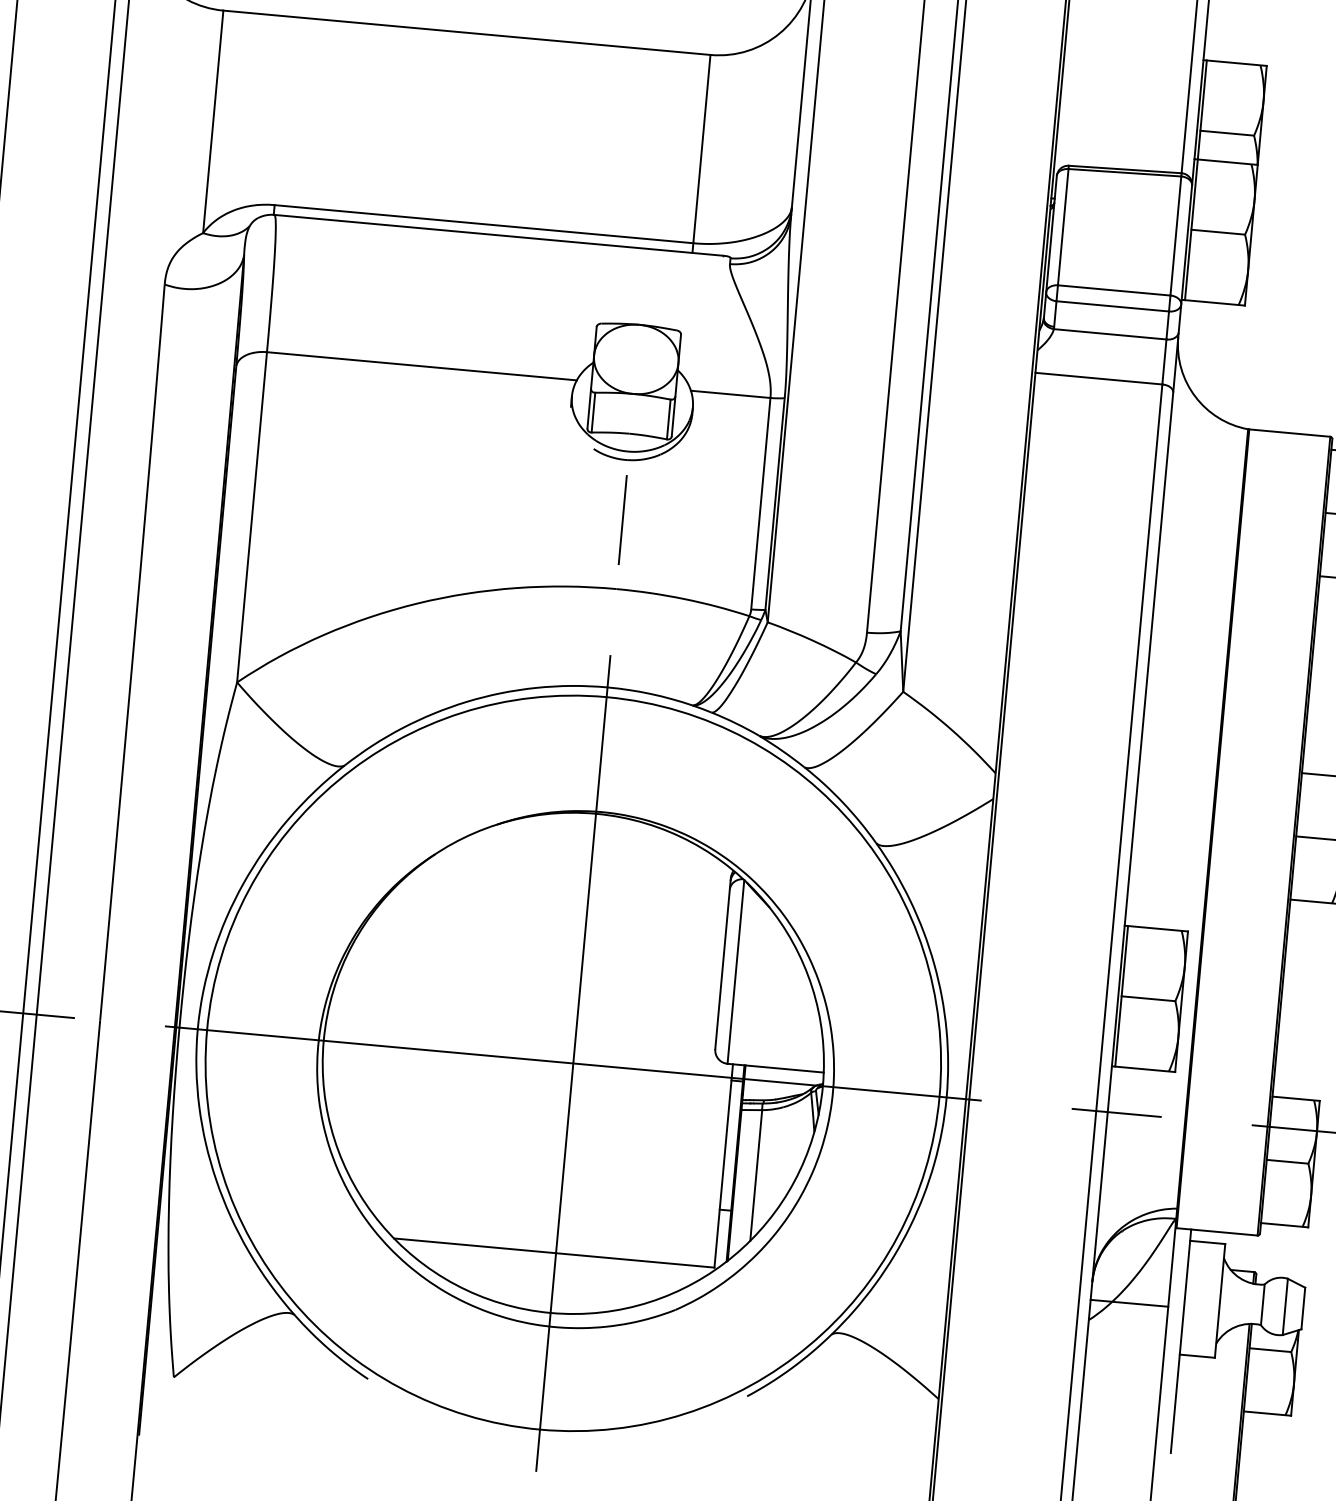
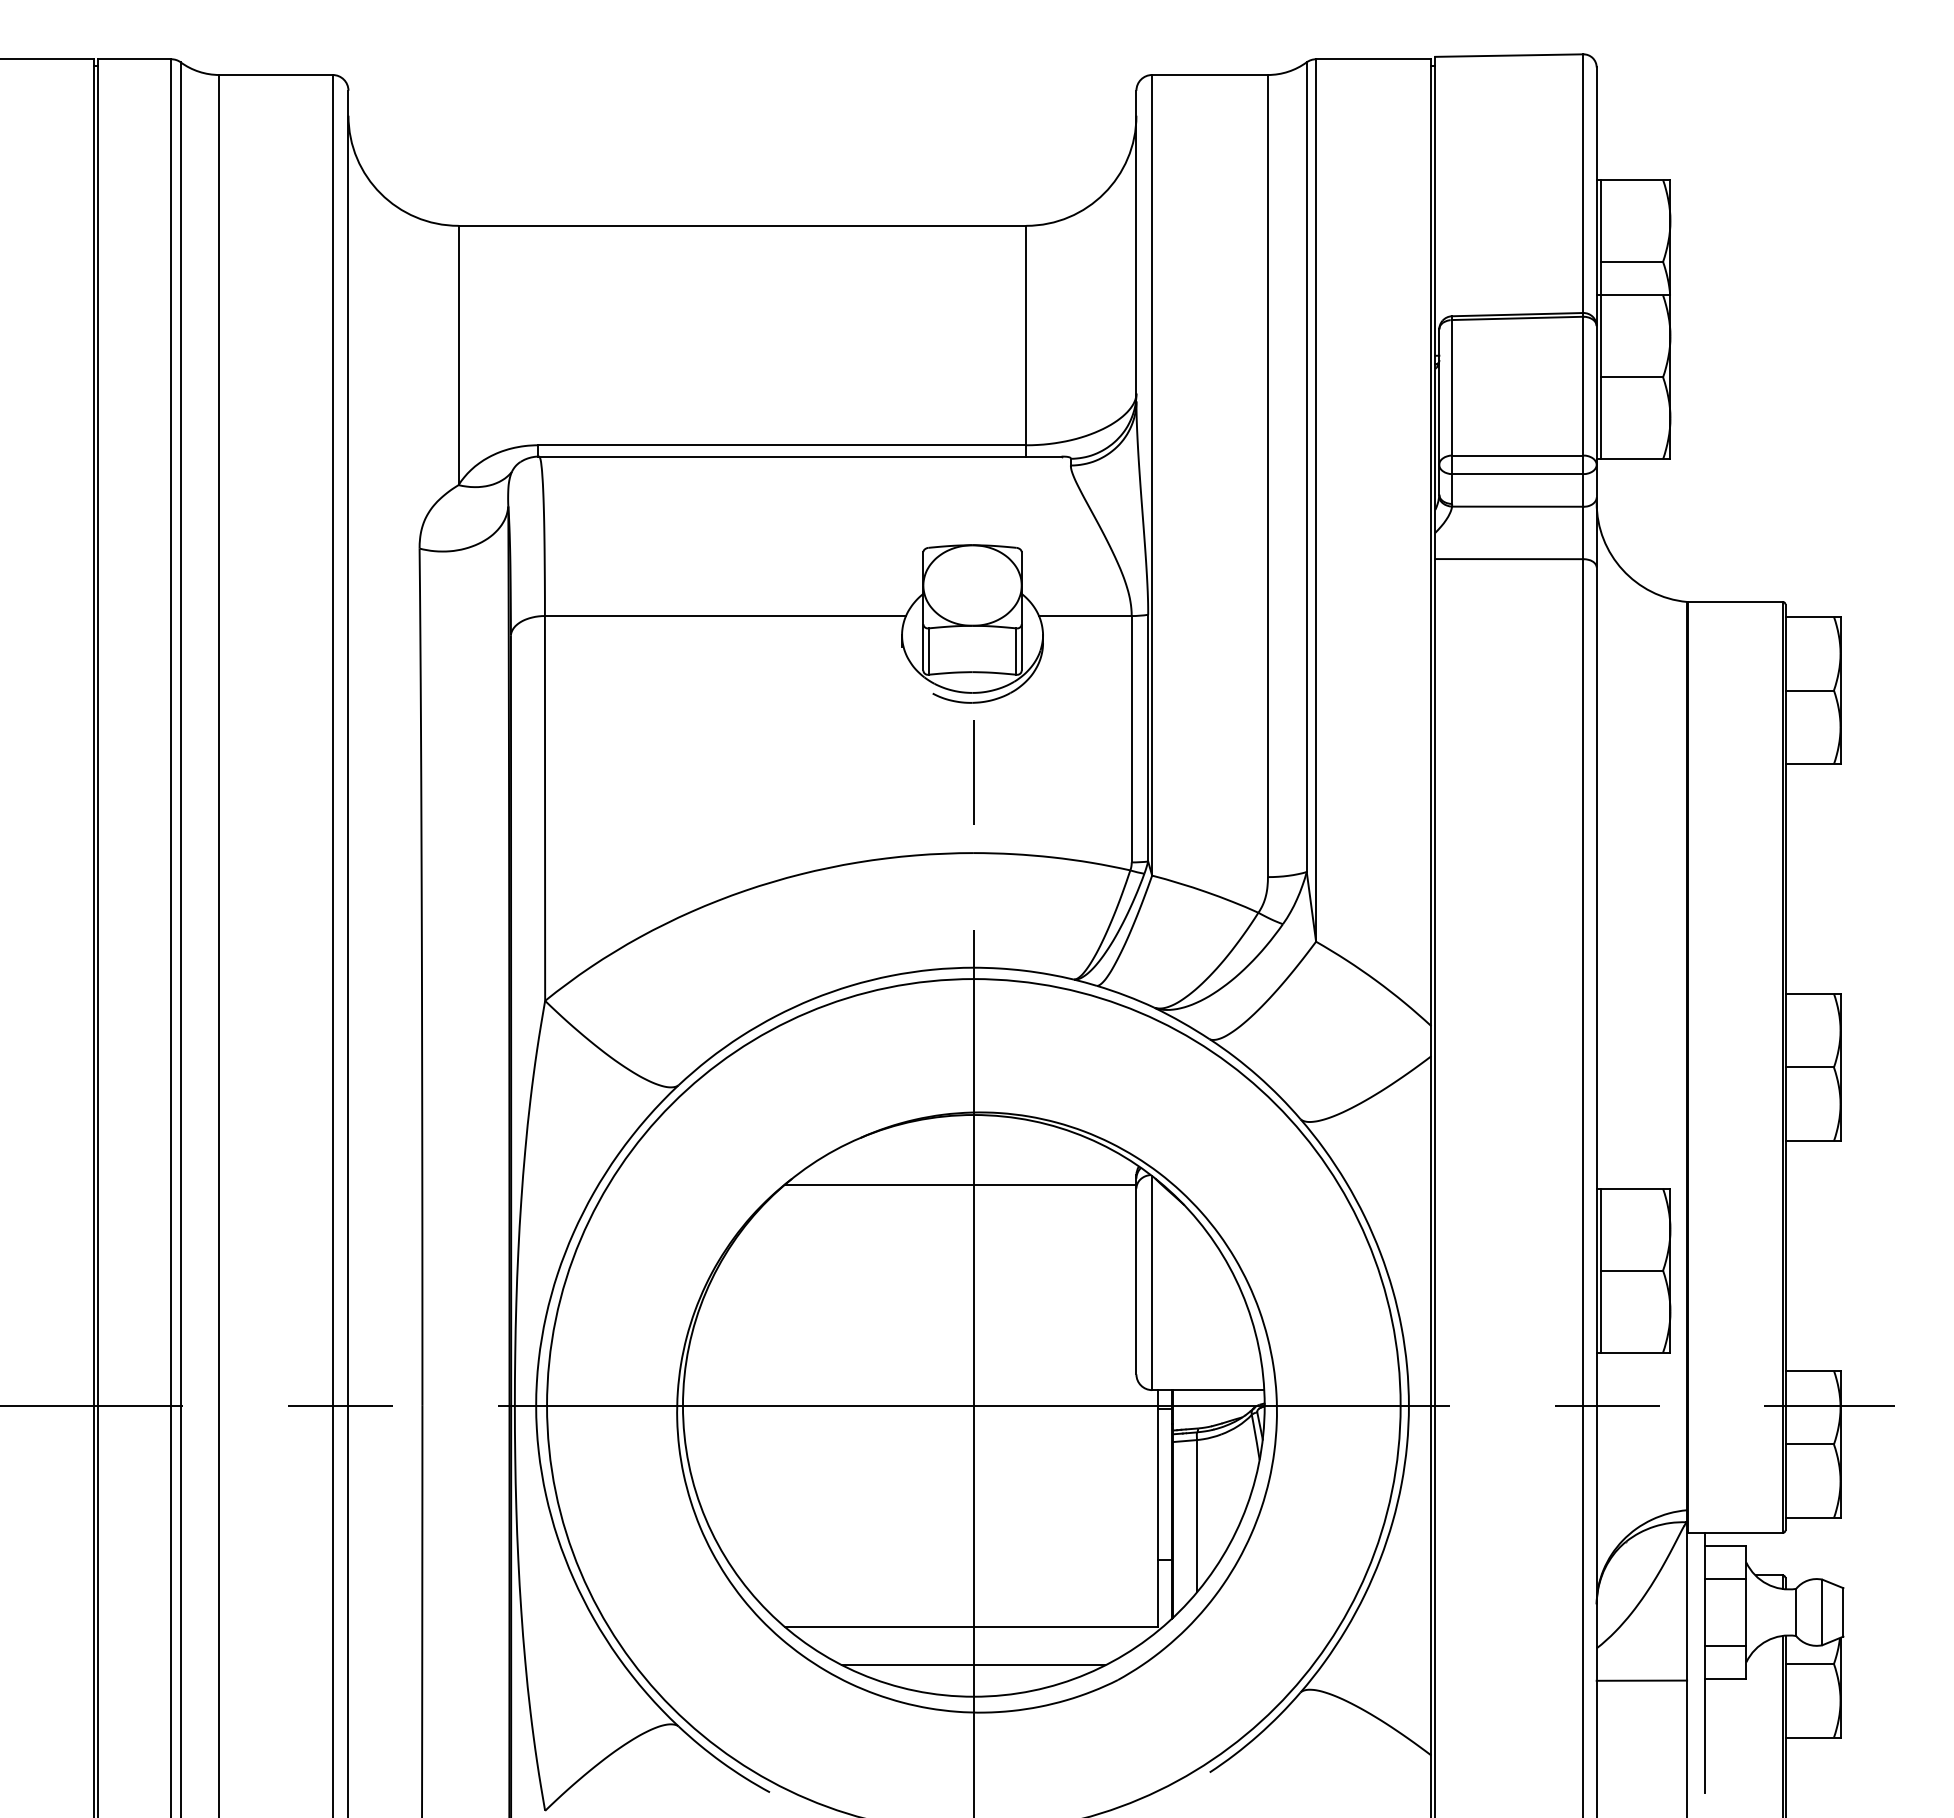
line: (579, 872) -> (960, 1184), added
line: (1204, 1271) -> (1725, 1579), added
line: (552, 1286) -> (973, 1665), added
line: (1129, 1303) -> (1641, 1680), moved
line: (1199, 1327) -> (1725, 1645), added

